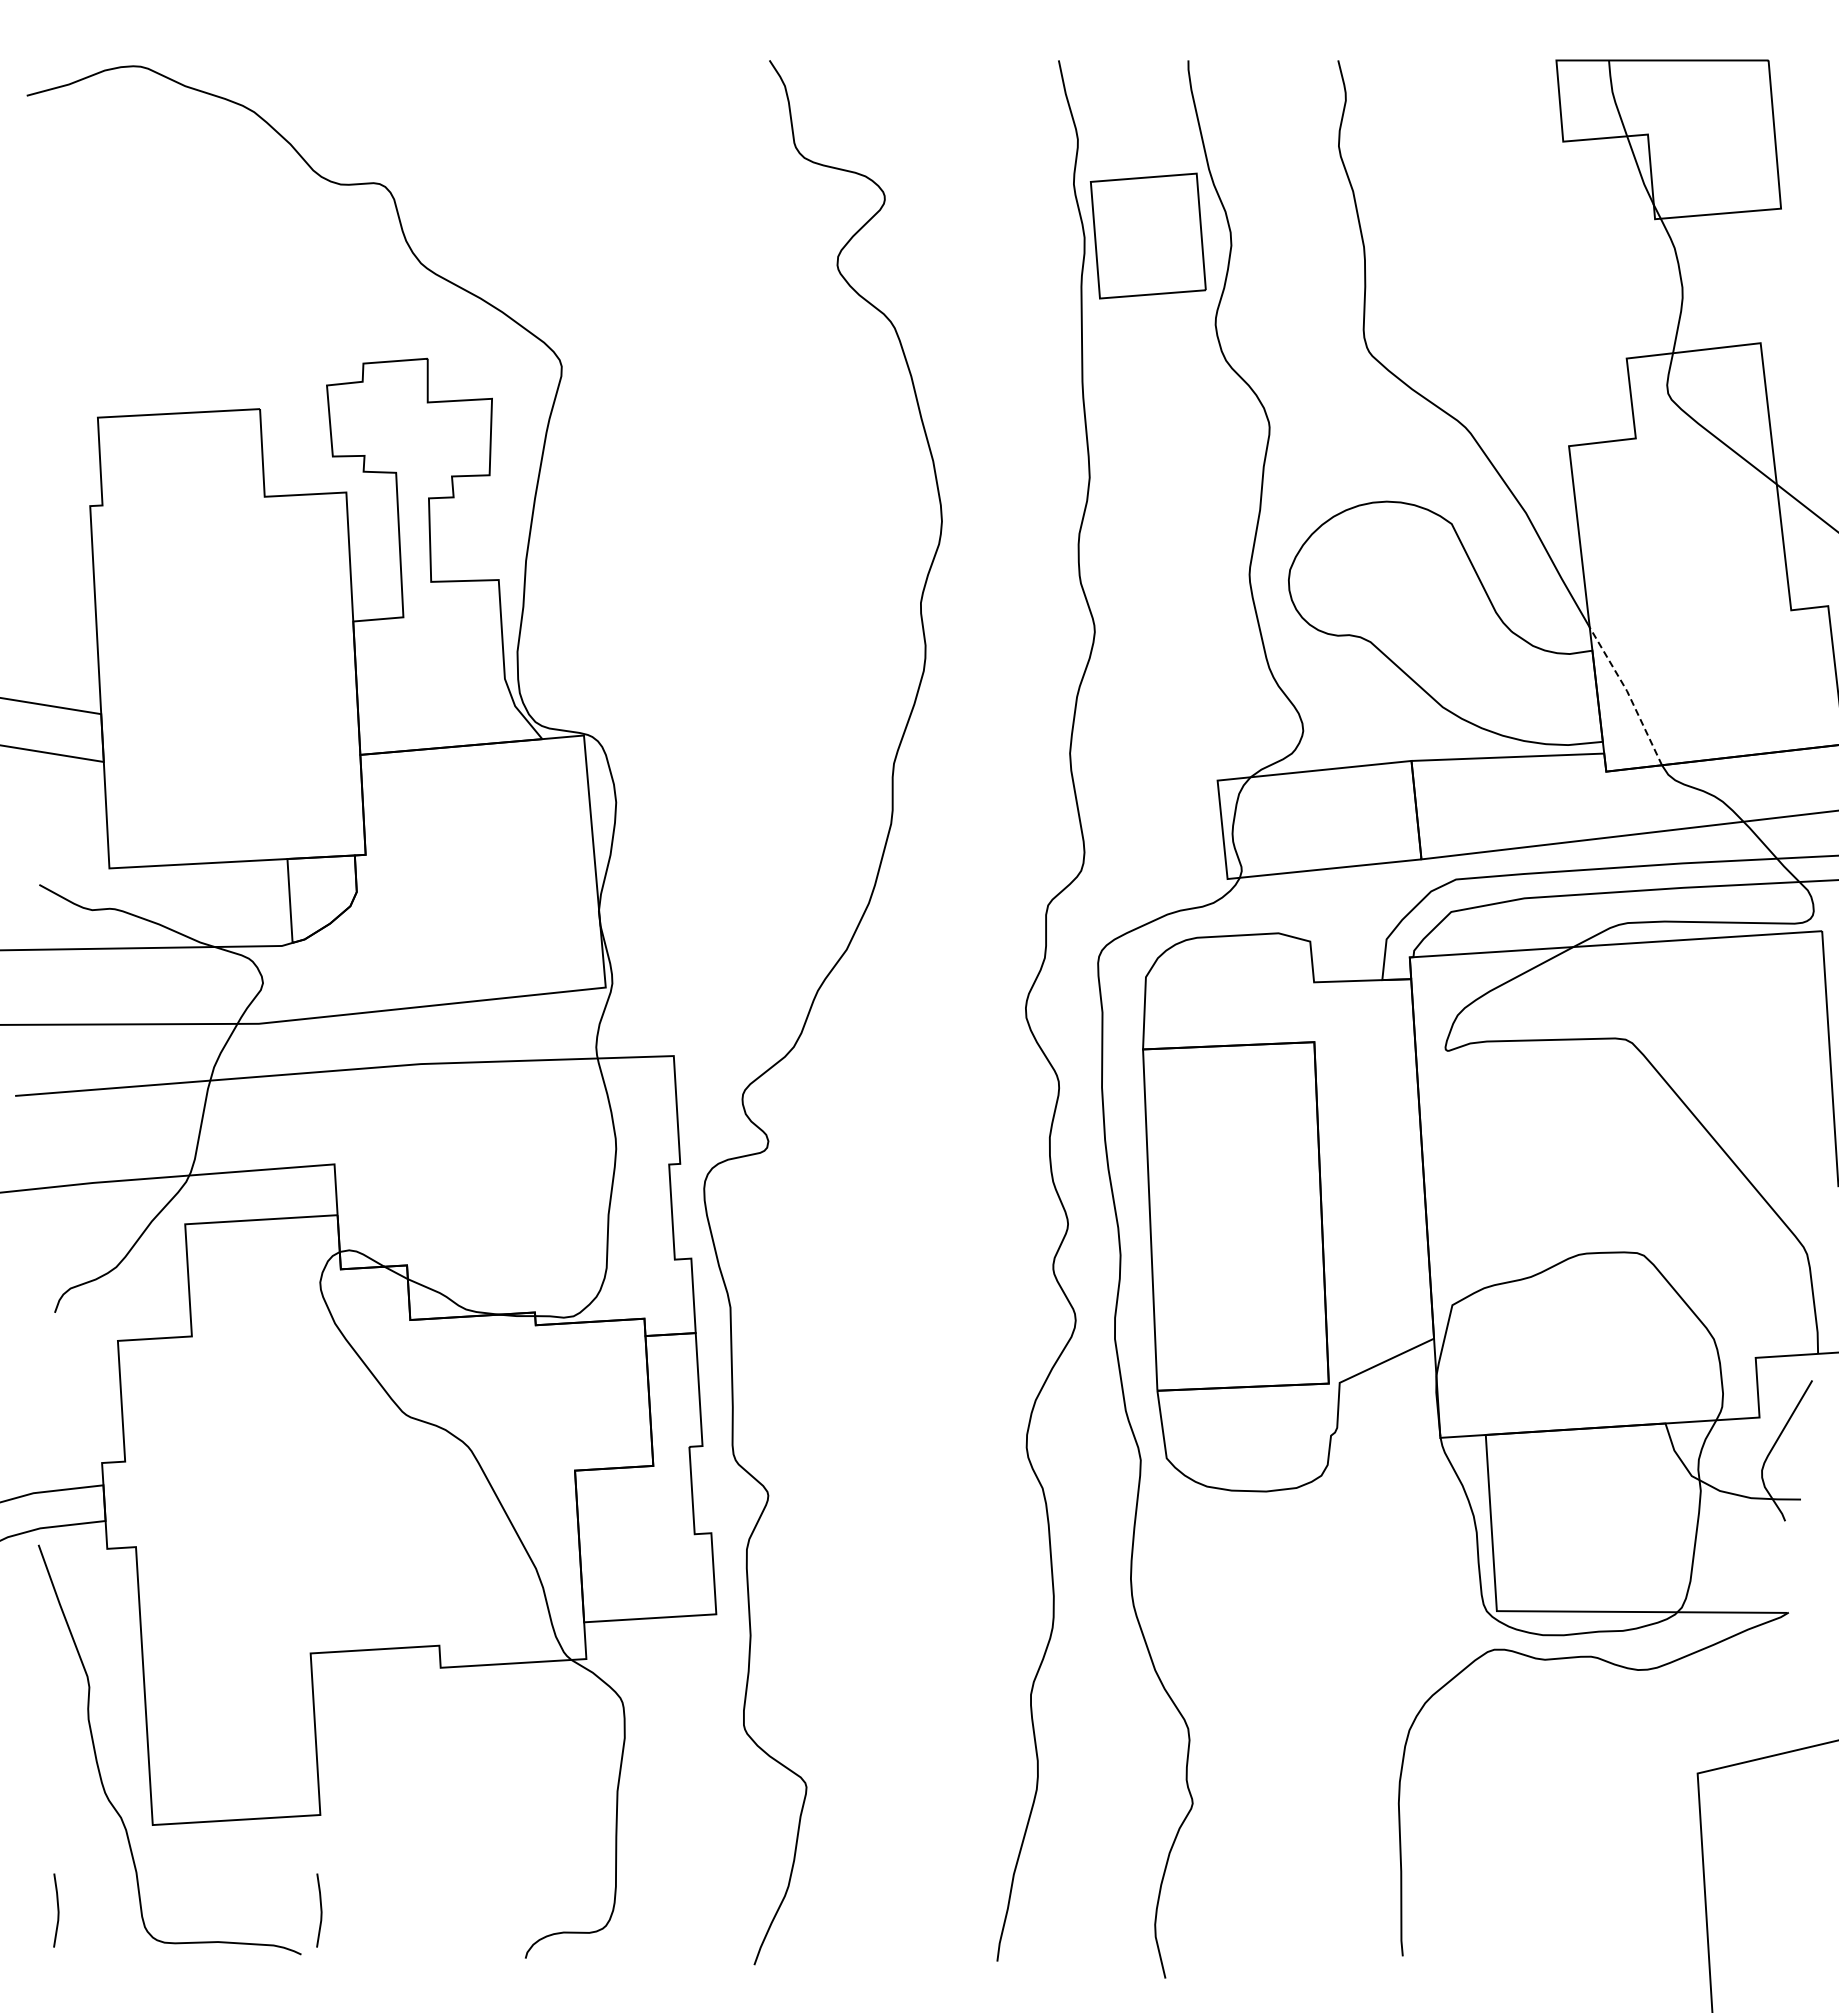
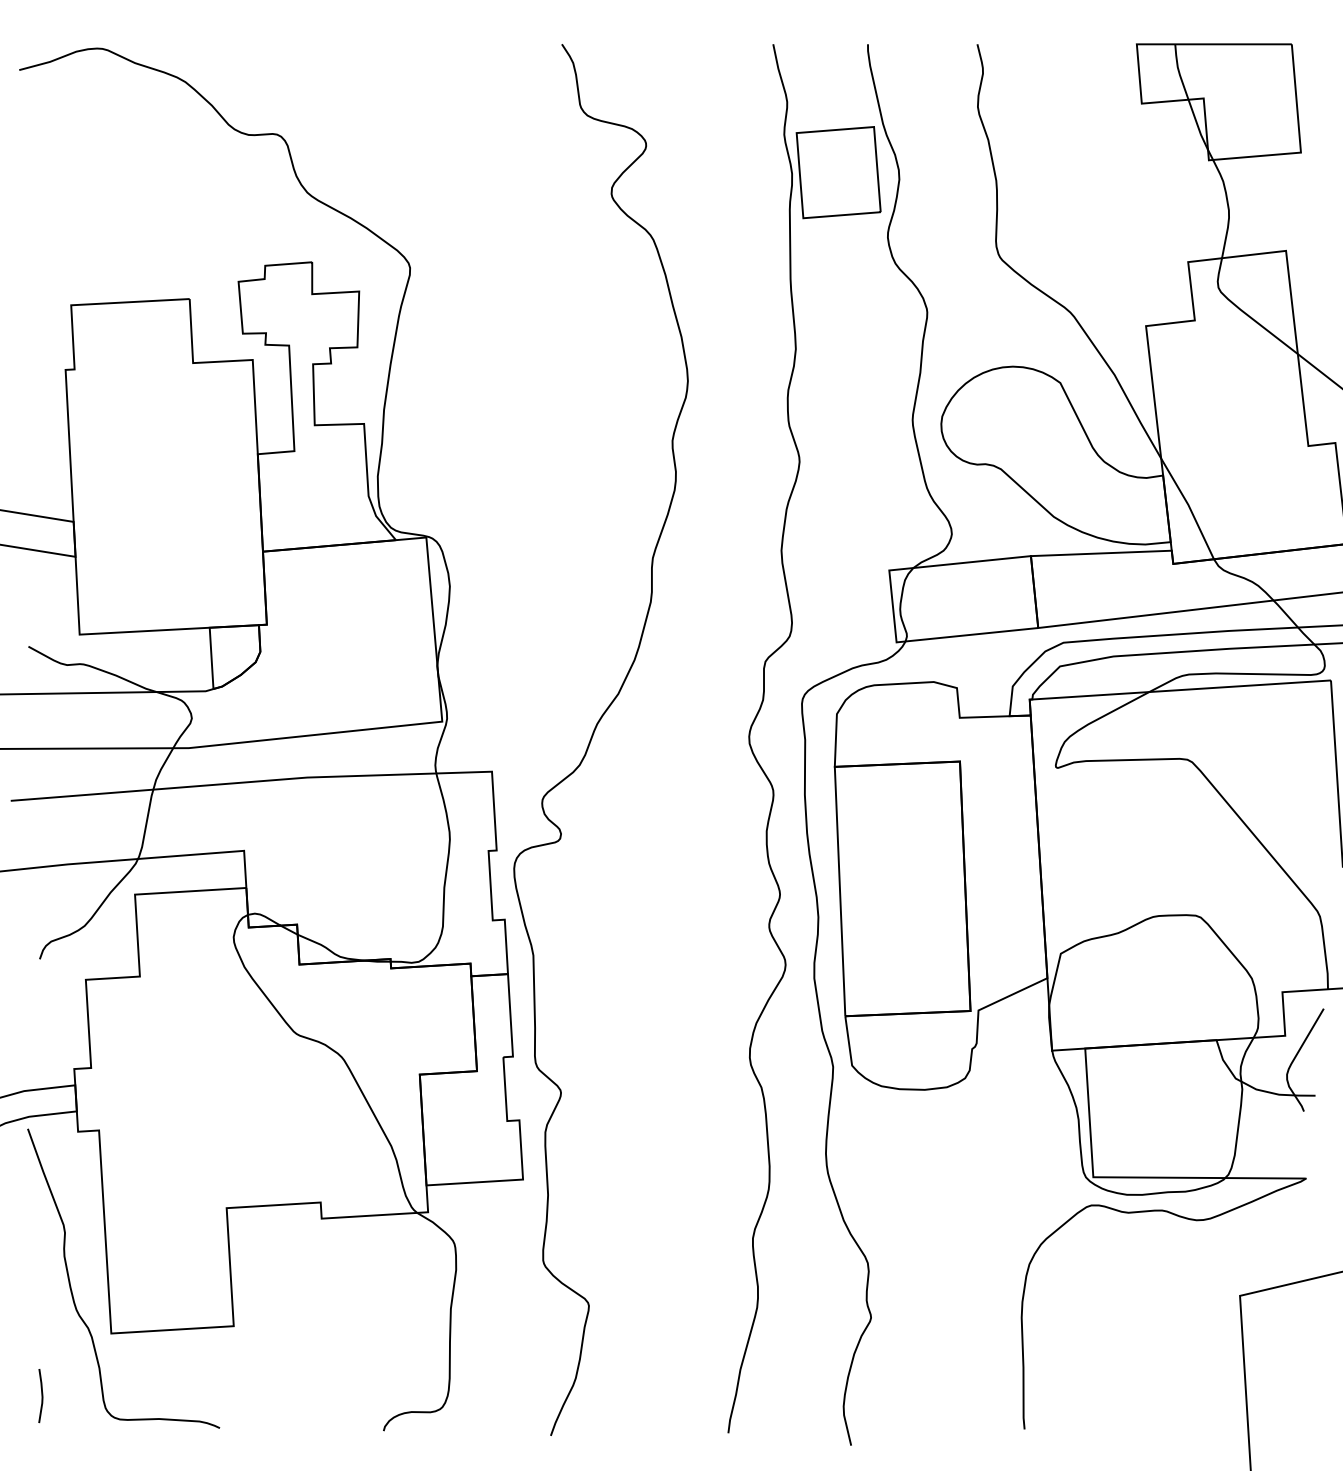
line: (1628, 694) -> (1189, 507), dashed -> solid
line: (320, 1910) -> (233, 1395), removed

